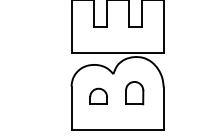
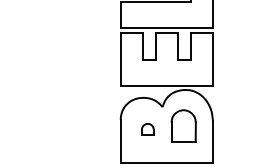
part: (134, 93) -> (183, 126), size x1.4
part: (98, 95) -> (147, 128), size x0.7

